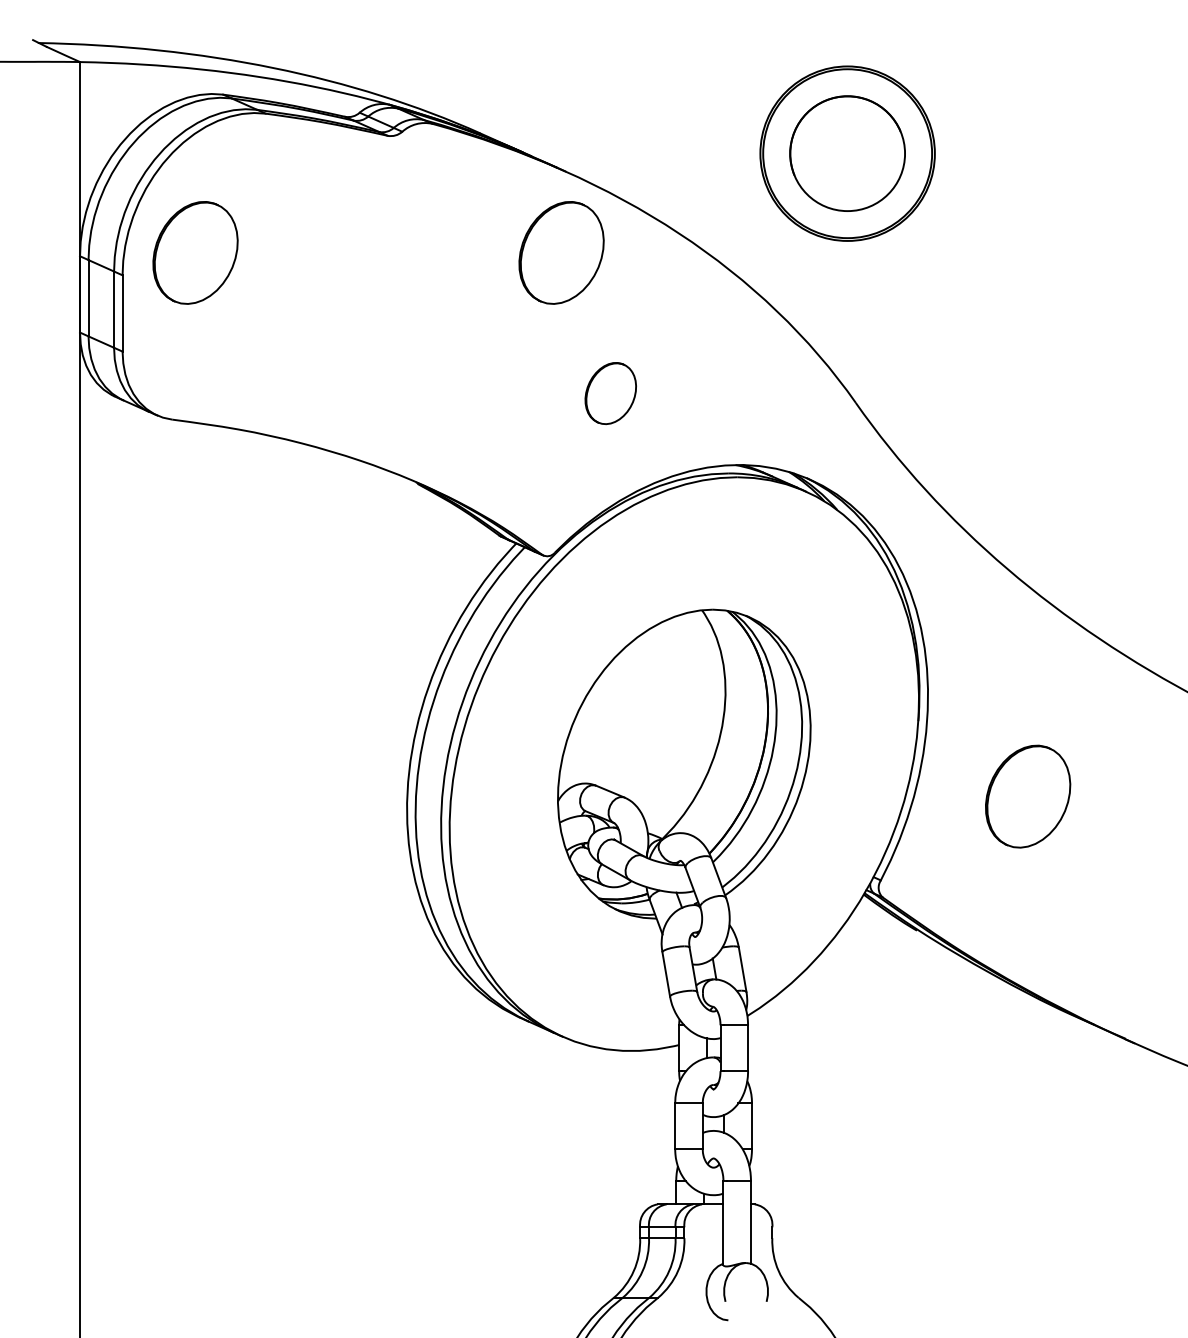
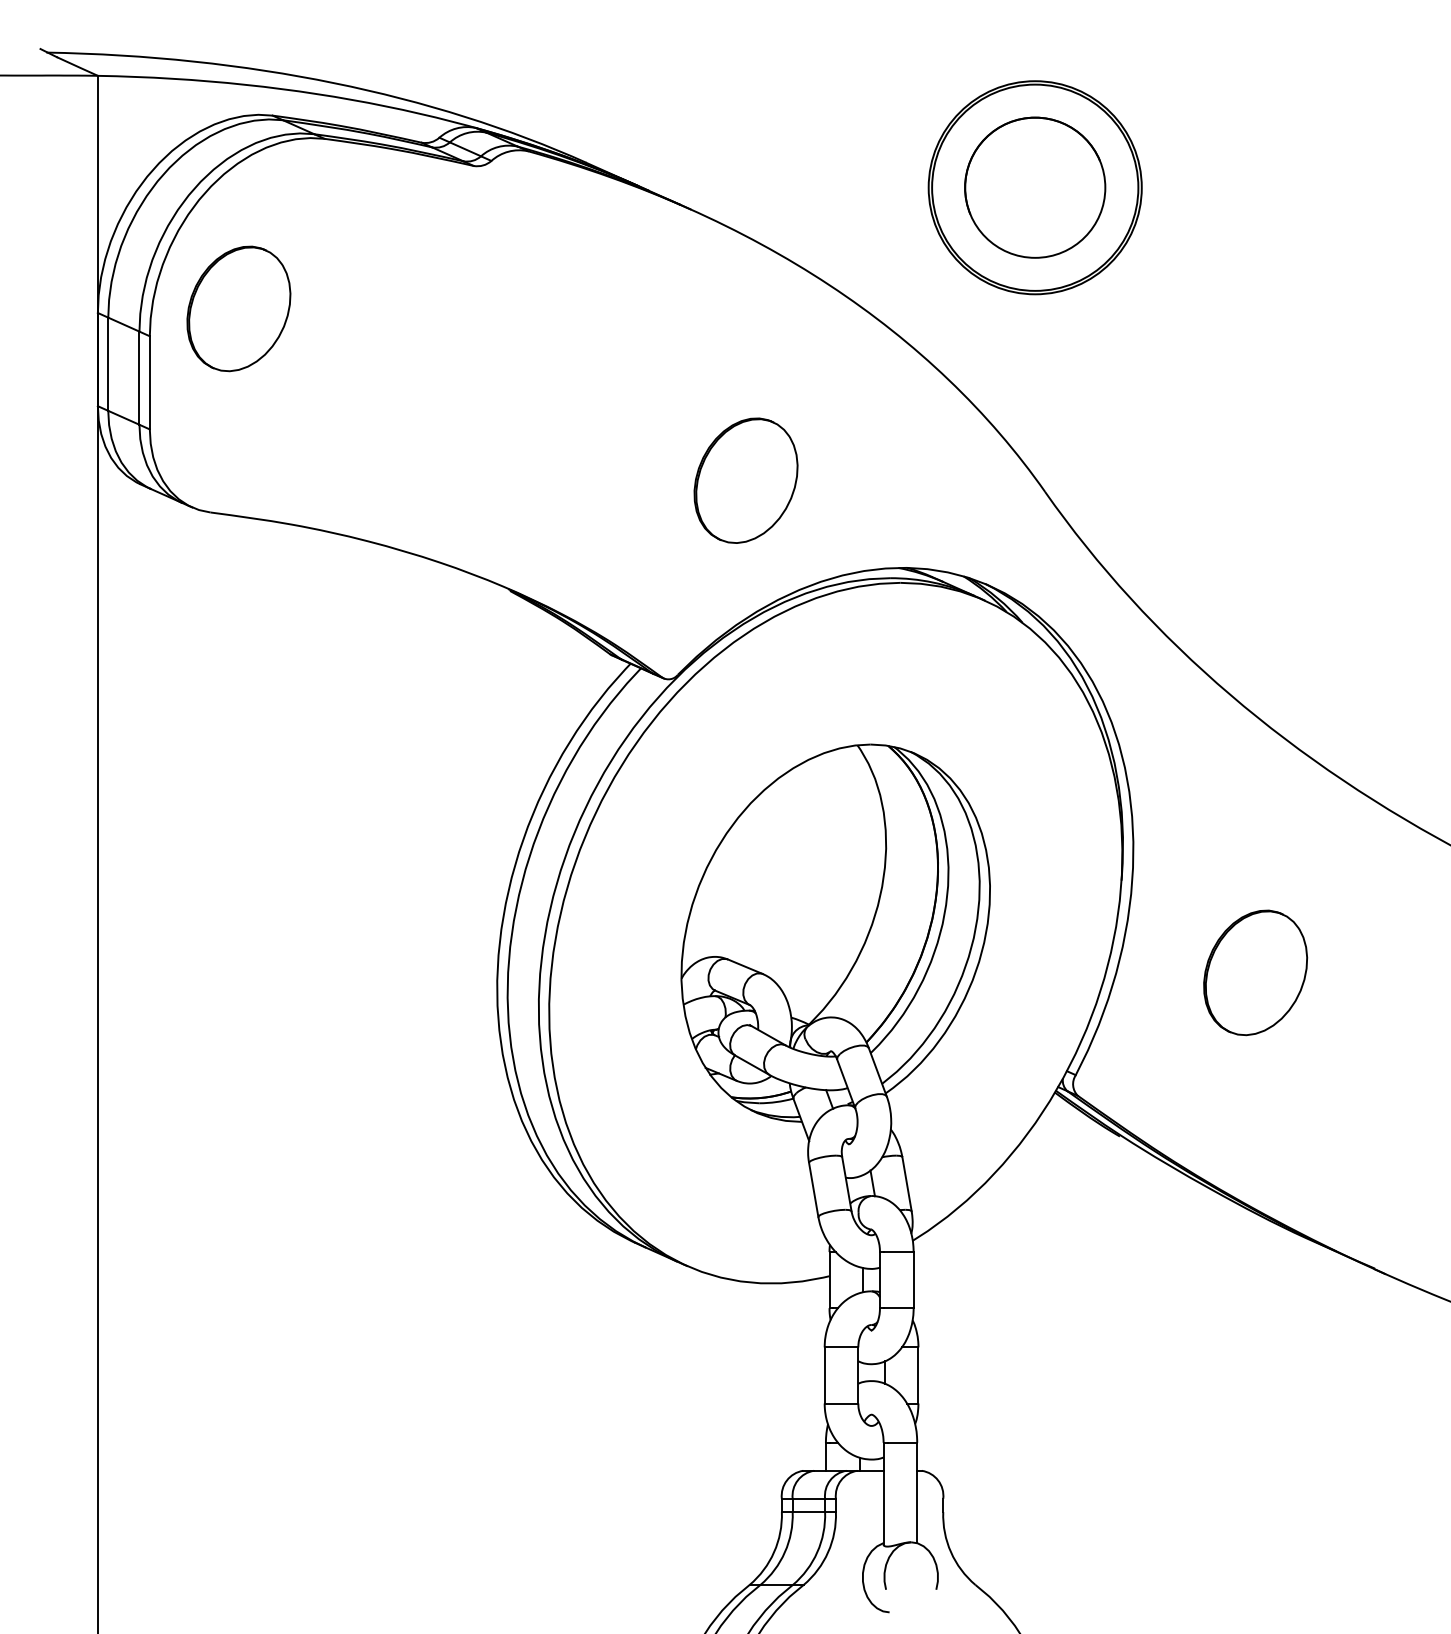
part: (561, 252) -> (685, 308), removed
part: (610, 393) -> (745, 480), size x1.67

